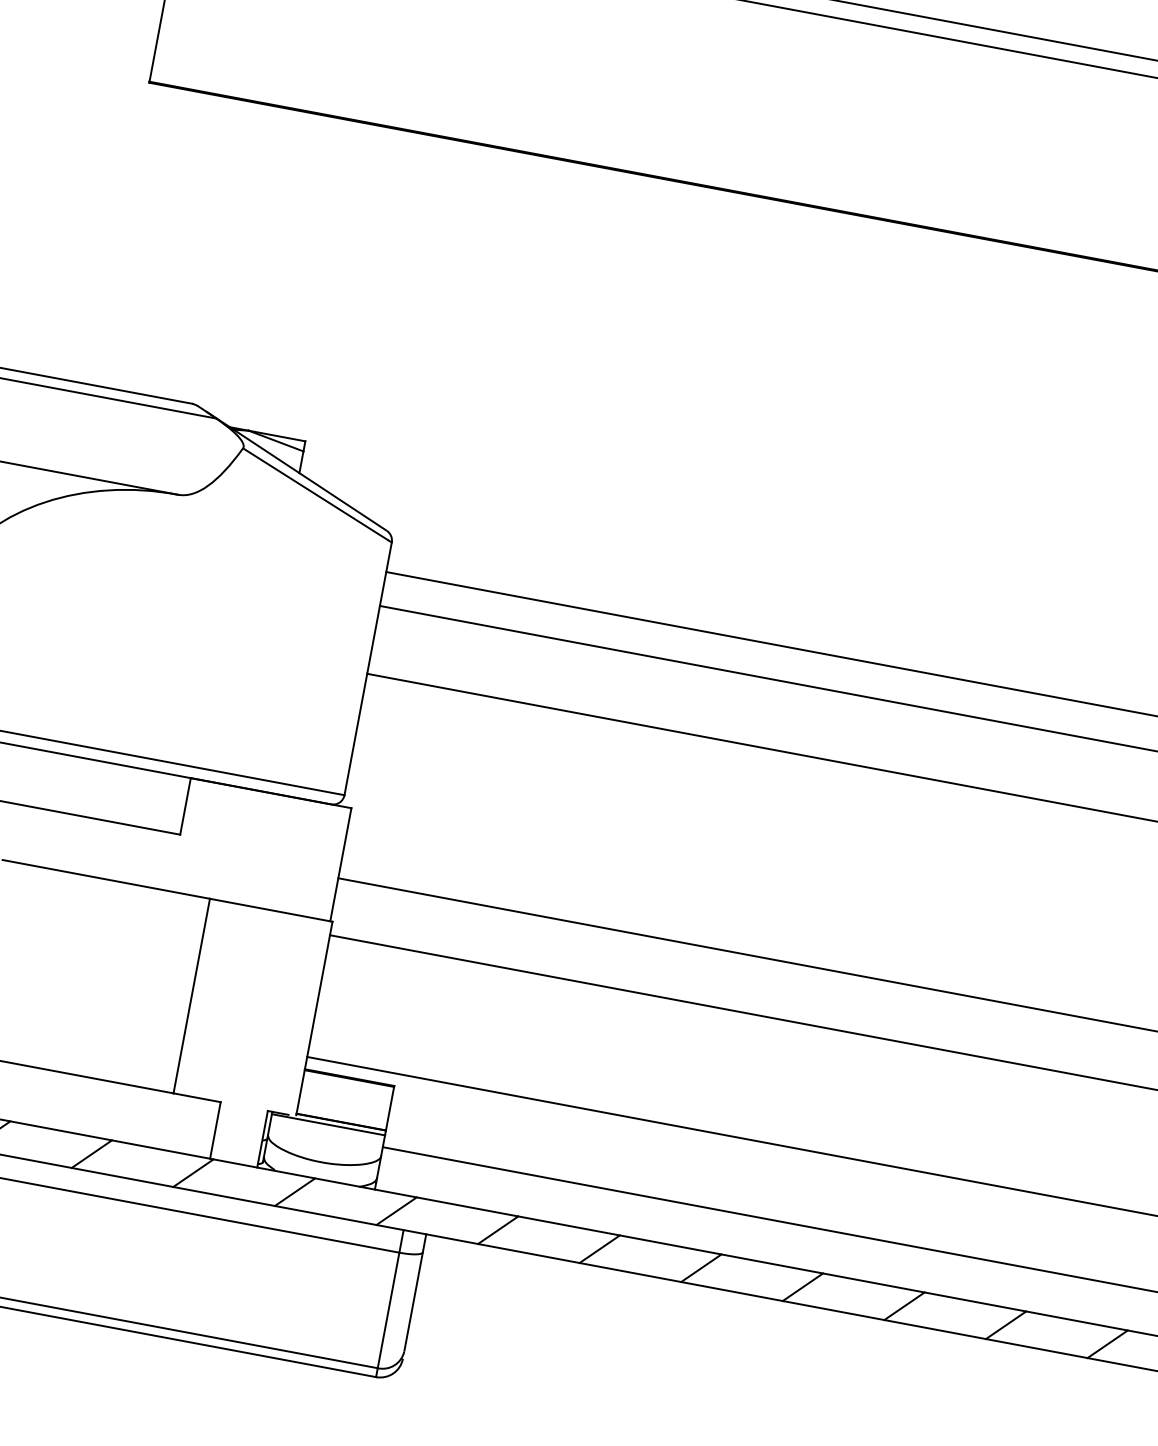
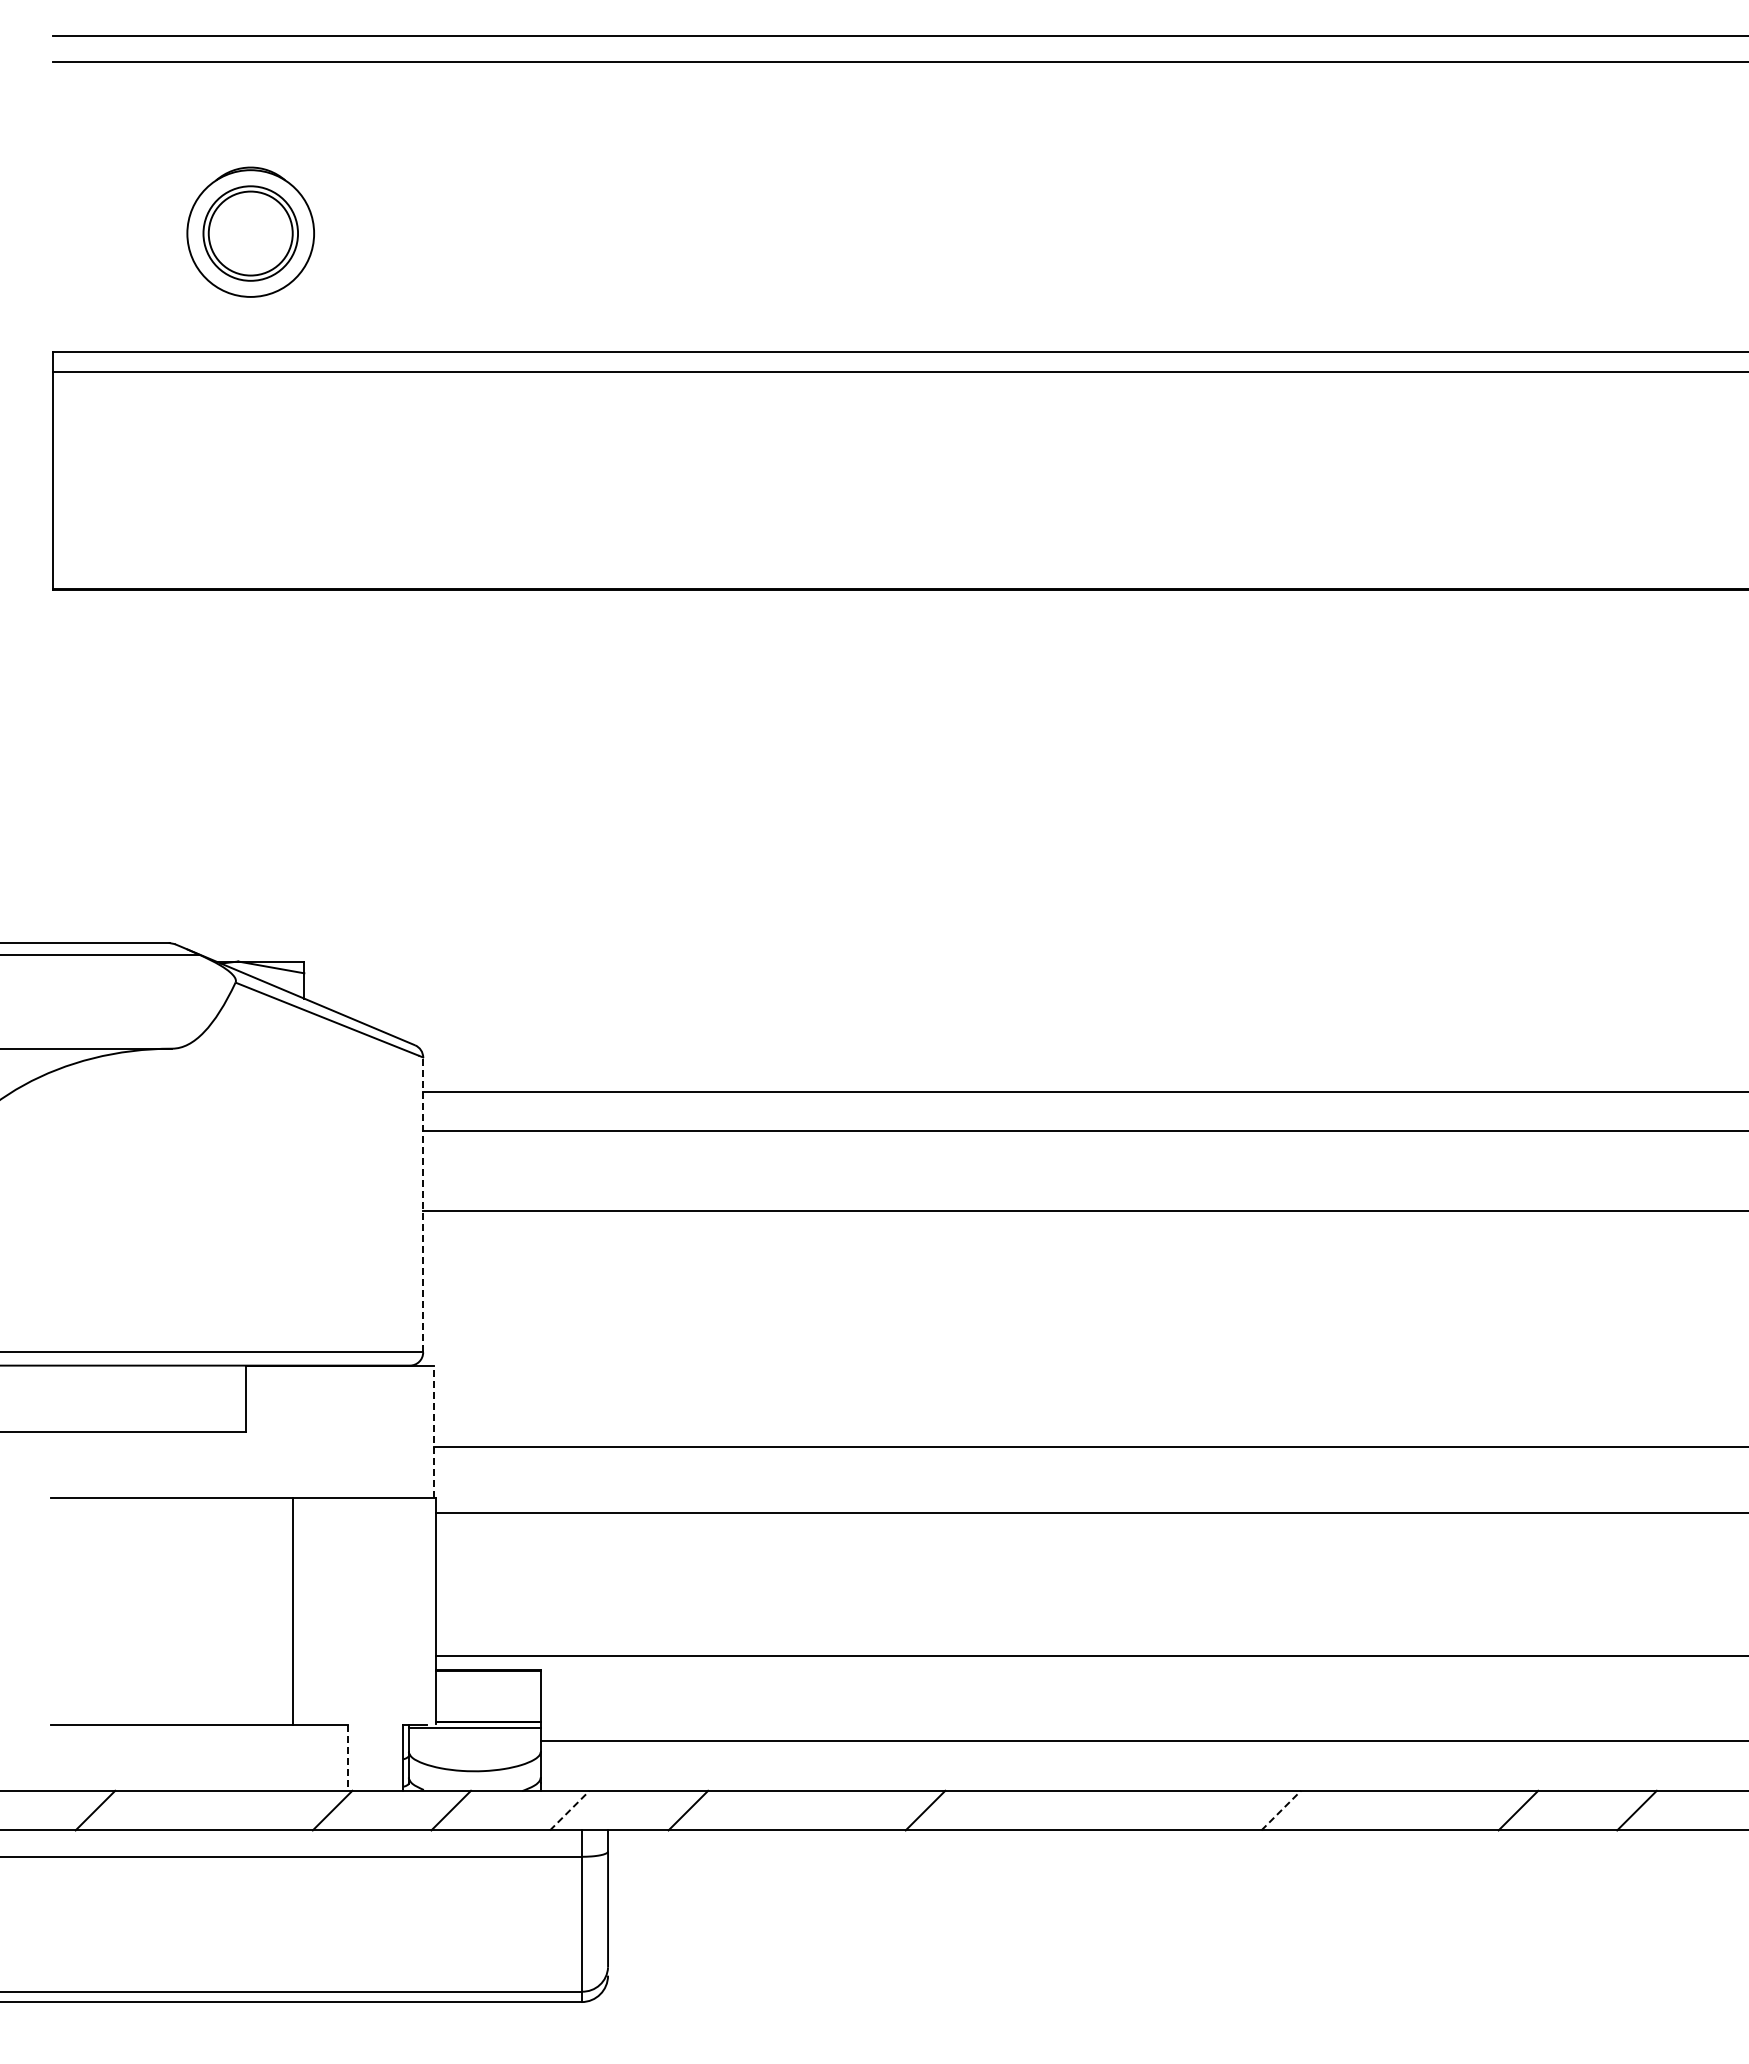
line: (368, 668) -> (423, 1204), solid -> dashed
line: (340, 864) -> (433, 1431), solid -> dashed
line: (215, 1131) -> (348, 1758), solid -> dashed
line: (91, 1153) -> (213, 1810), removed
line: (397, 1211) -> (570, 1810), solid -> dashed
line: (599, 1249) -> (806, 1810), removed
line: (802, 1287) -> (1043, 1810), removed
line: (904, 1306) -> (1162, 1810), removed
line: (1006, 1325) -> (1281, 1810), solid -> dashed
line: (1107, 1344) -> (1399, 1810), removed

